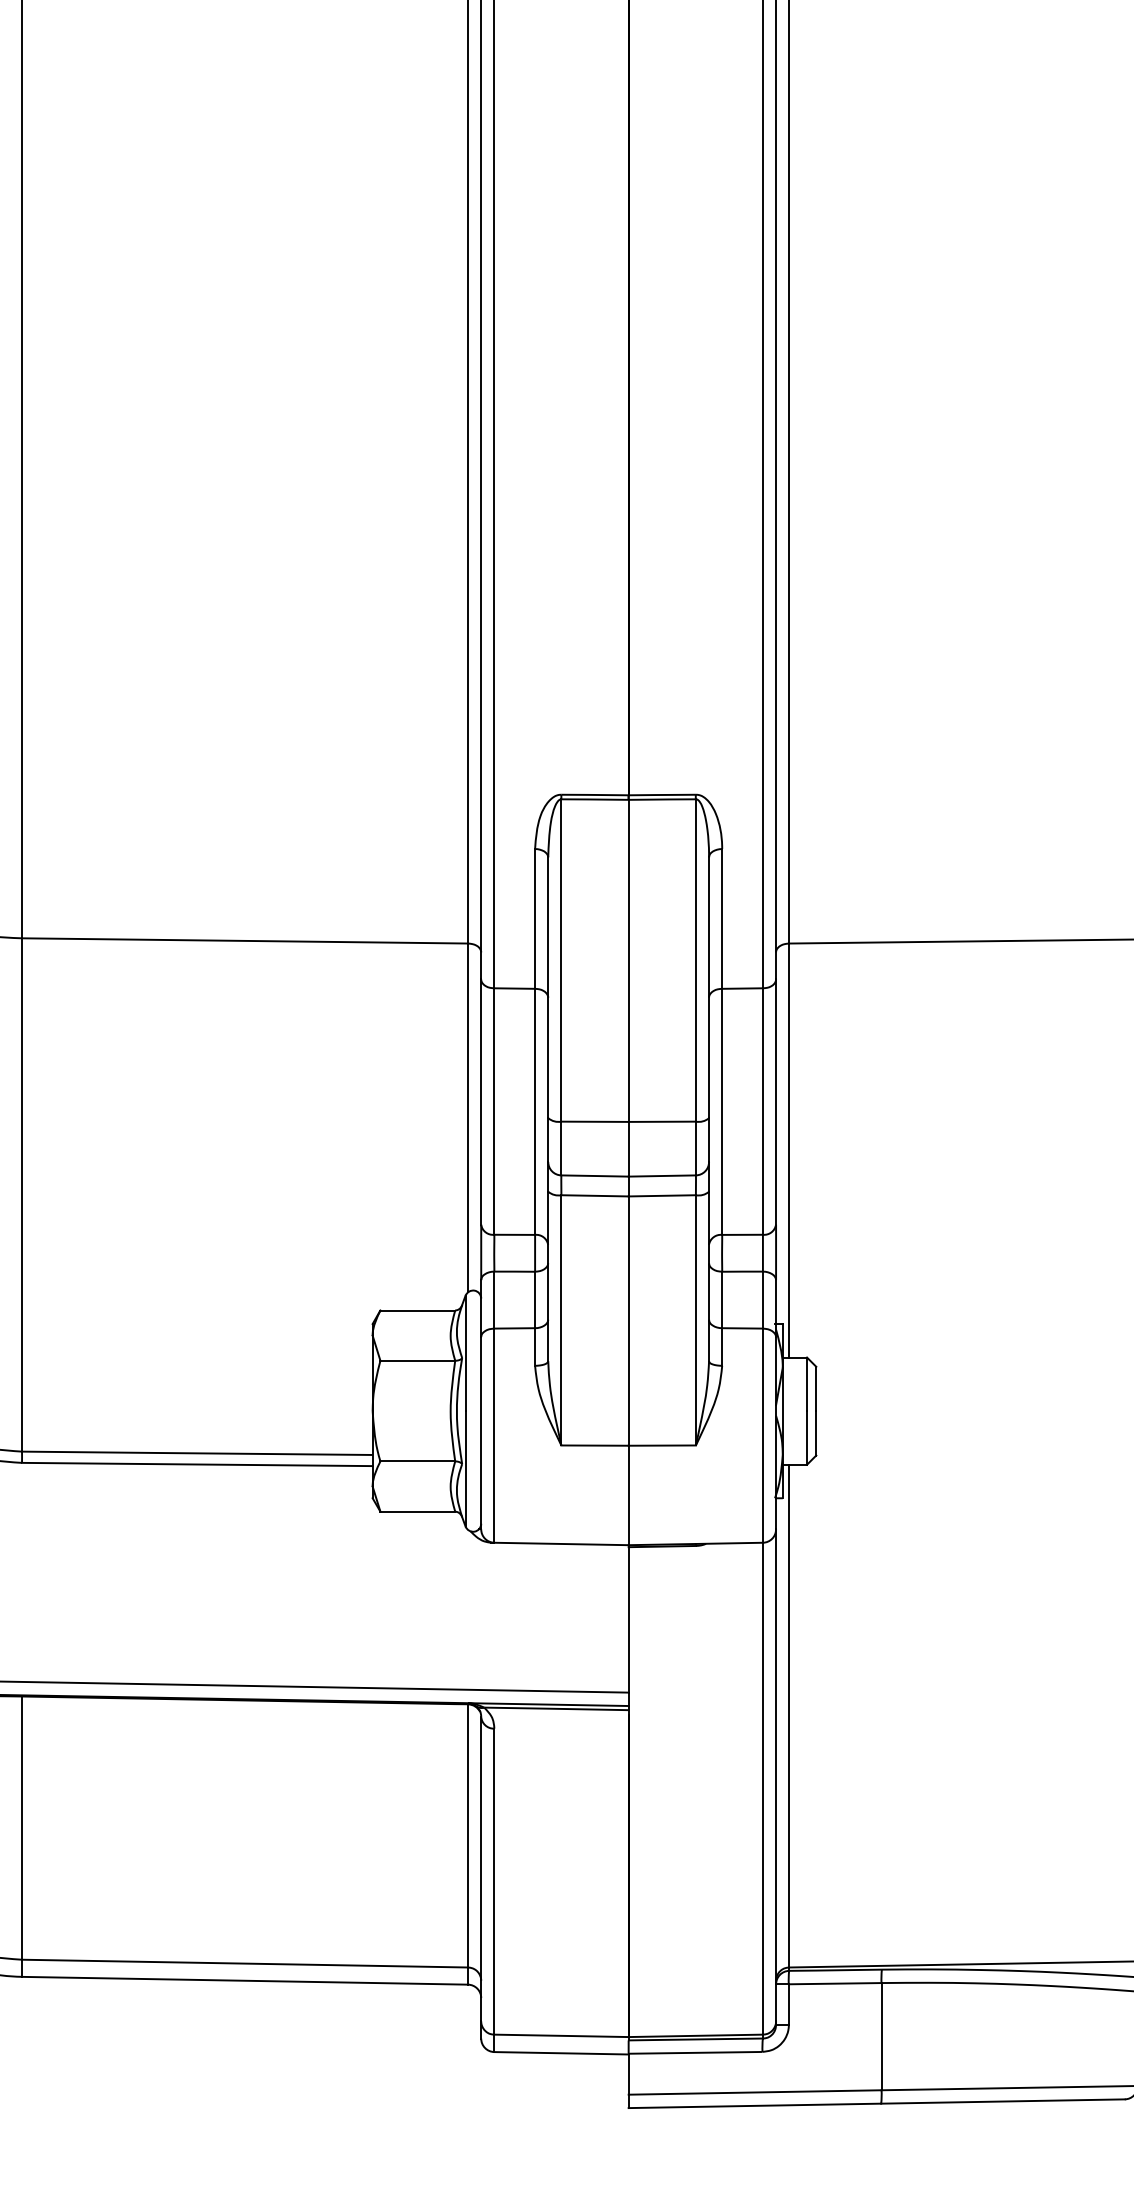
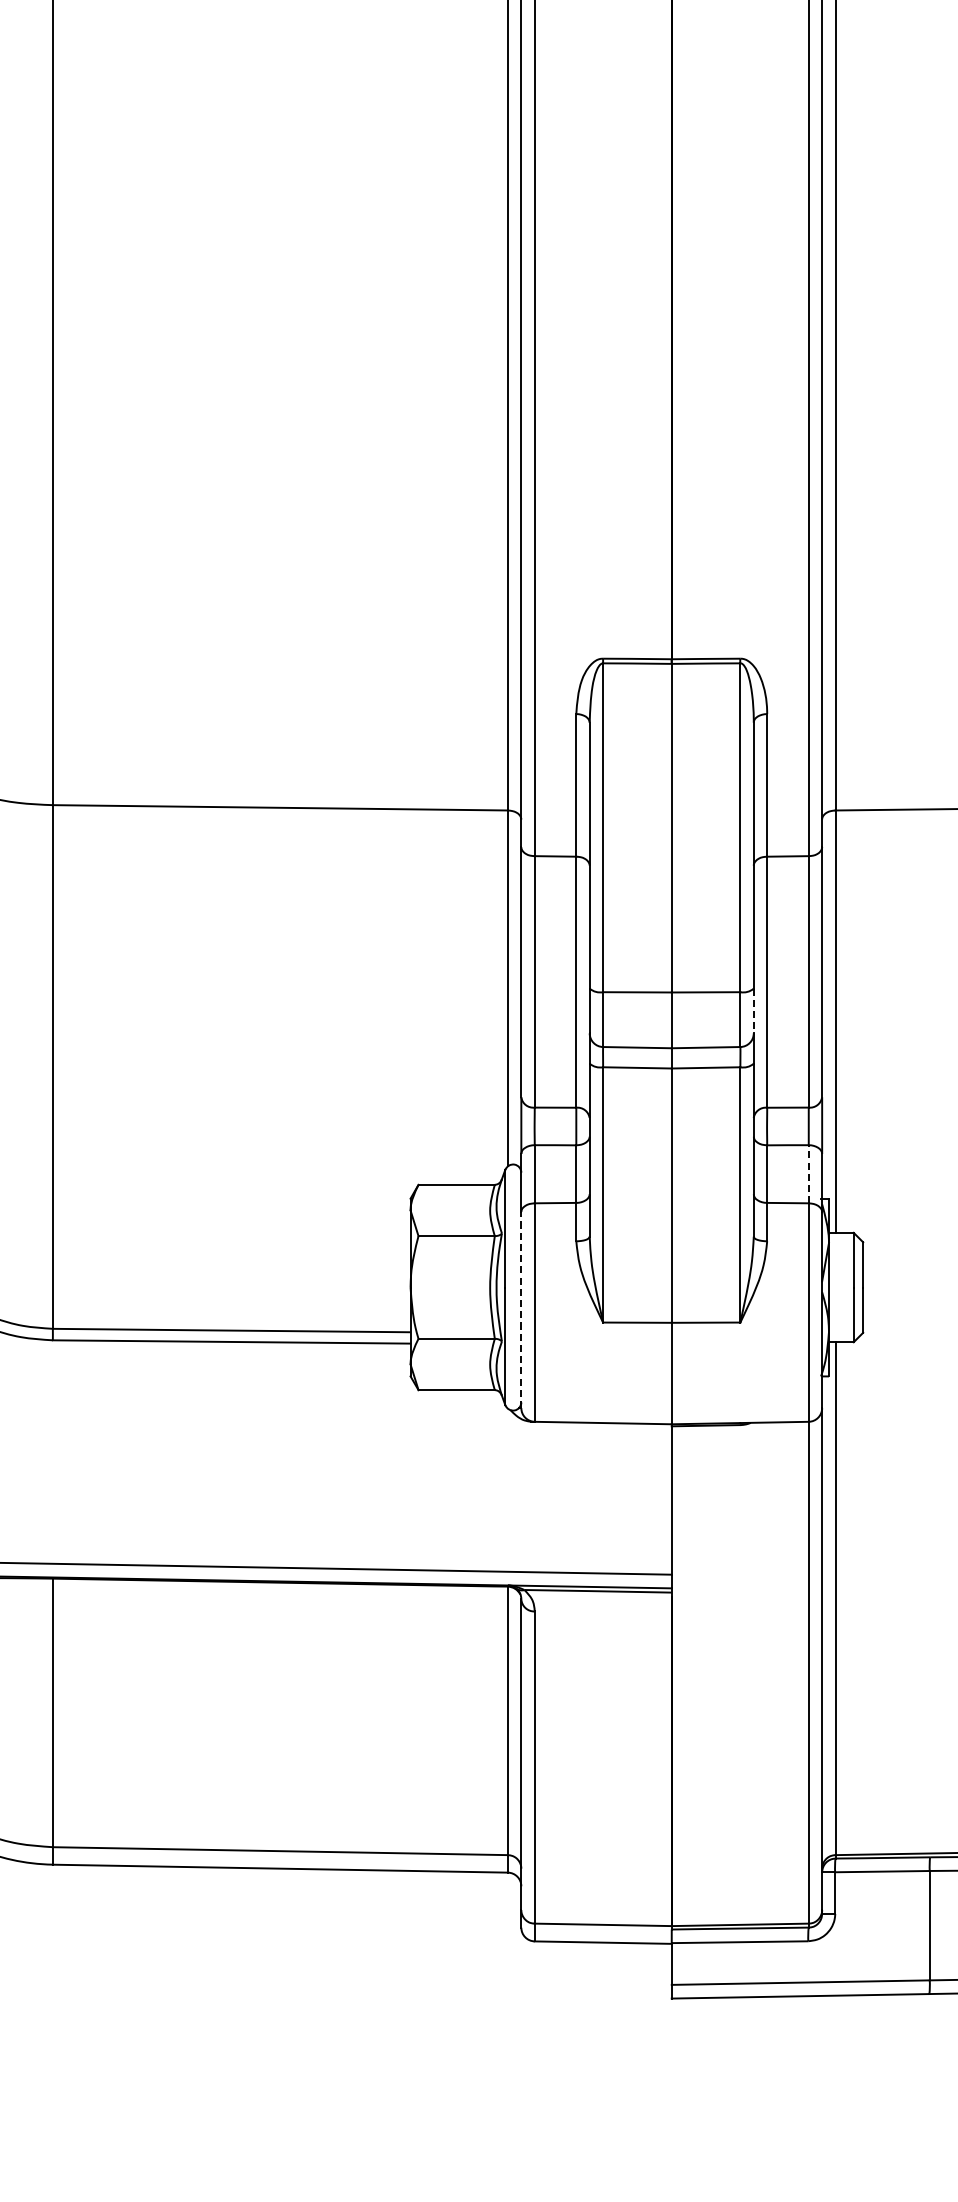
line: (709, 1140) -> (754, 1011), solid -> dashed
line: (762, 1299) -> (808, 1173), solid -> dashed
line: (481, 1432) -> (521, 1309), solid -> dashed

